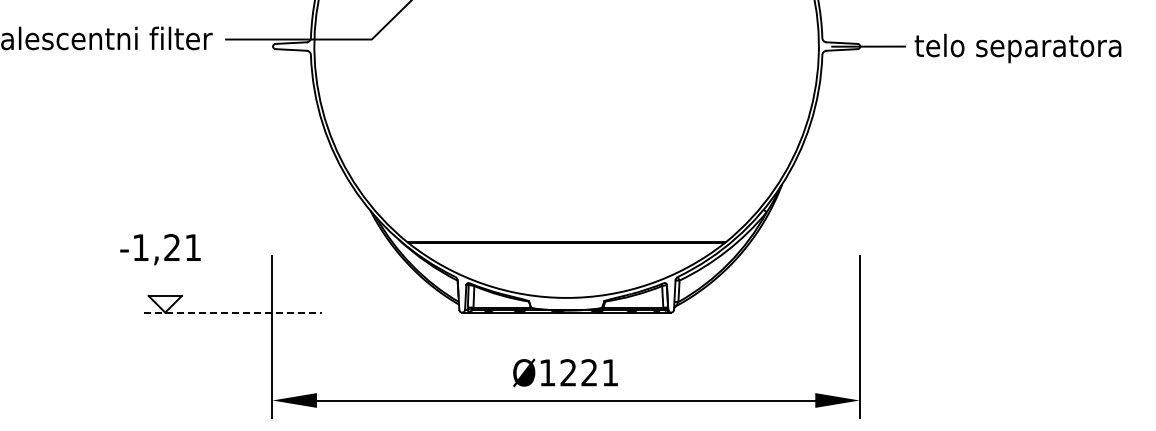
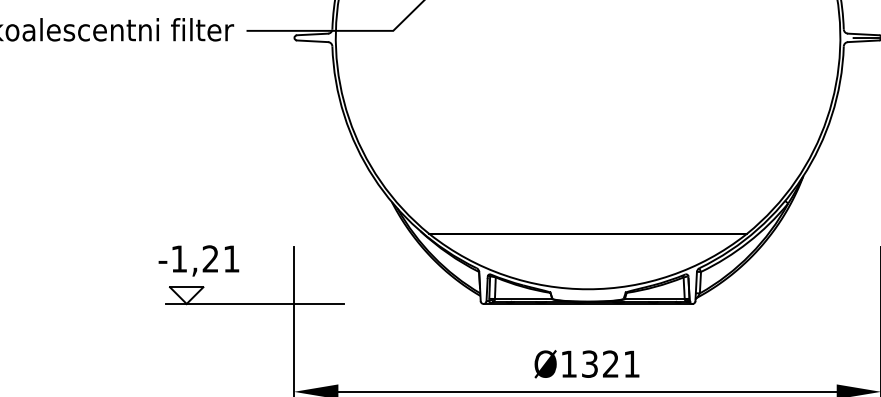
text: (160, 249) -> (198, 260), moved
line: (233, 312) -> (254, 303), dashed -> solid
text: (568, 372) -> (589, 363), Ø1221 -> Ø1321

